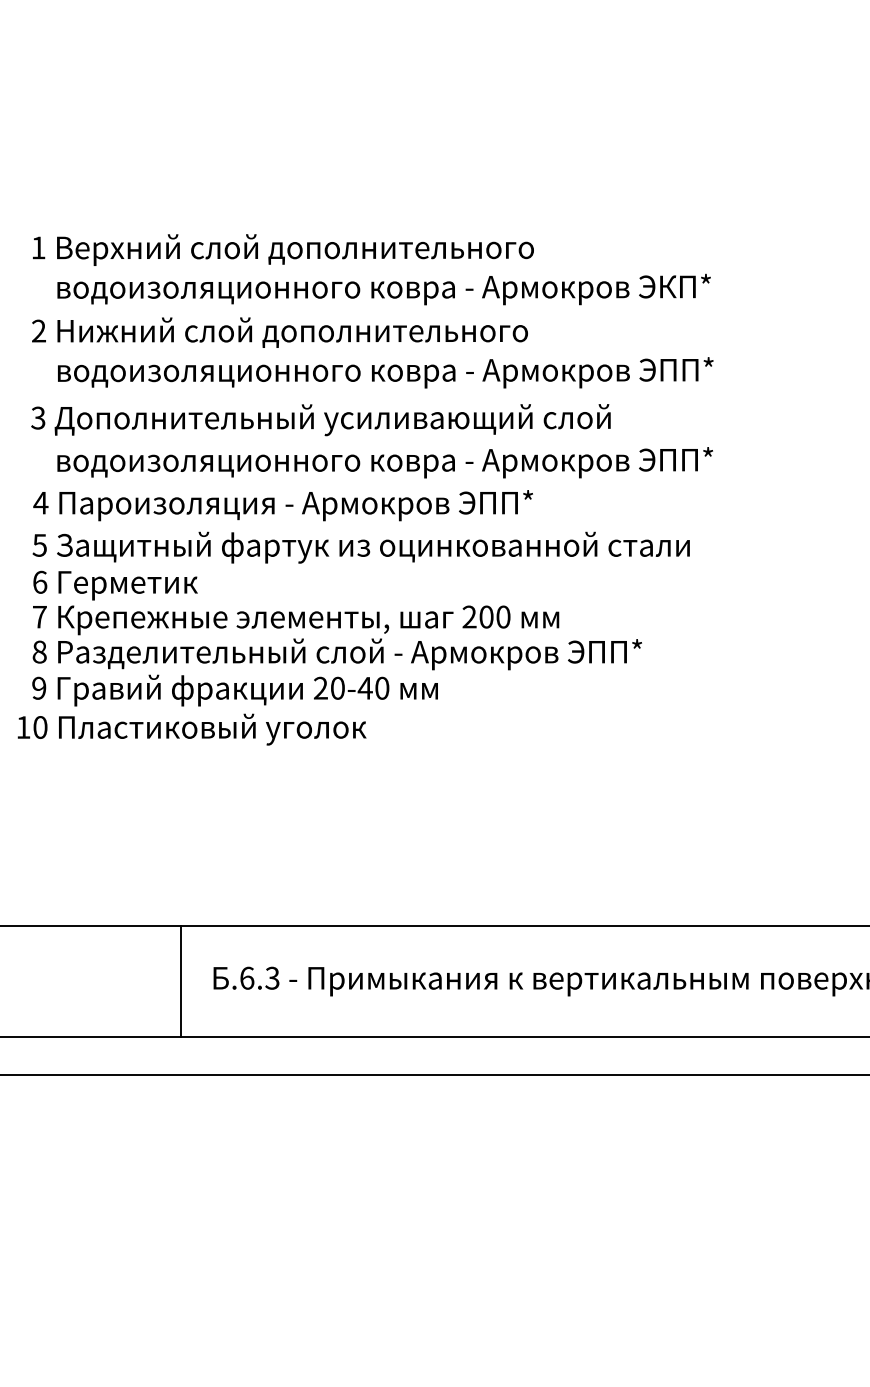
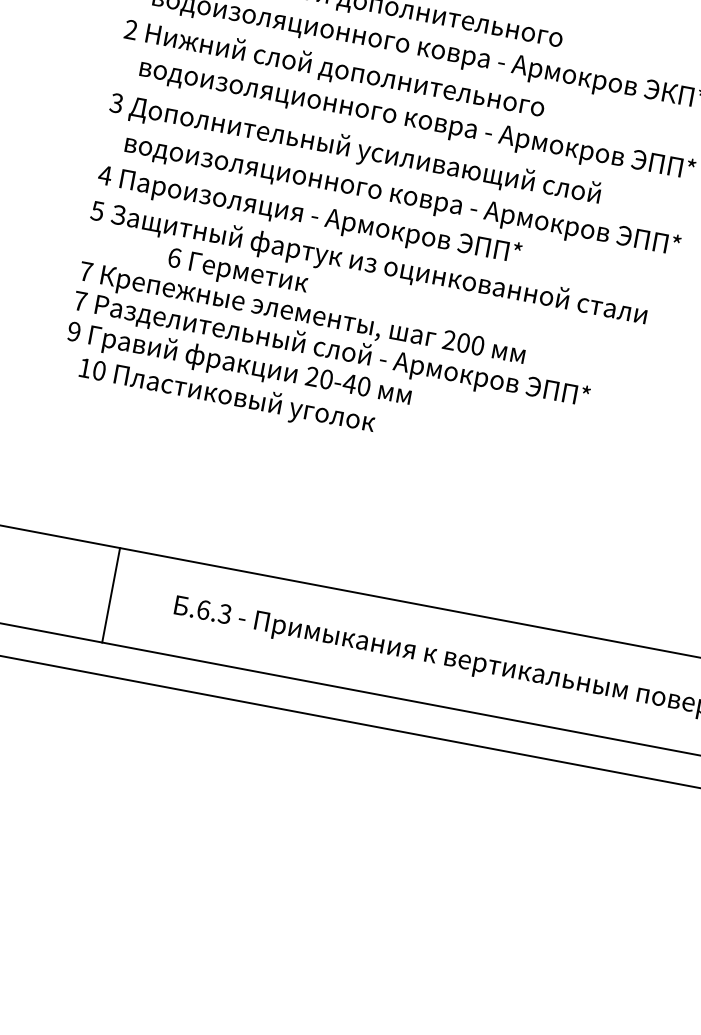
text: (115, 585) -> (237, 272), moved
text: (39, 651) -> (80, 300), 8 -> 7
text: (191, 729) -> (226, 396), moved
line: (181, 981) -> (111, 595), moved

